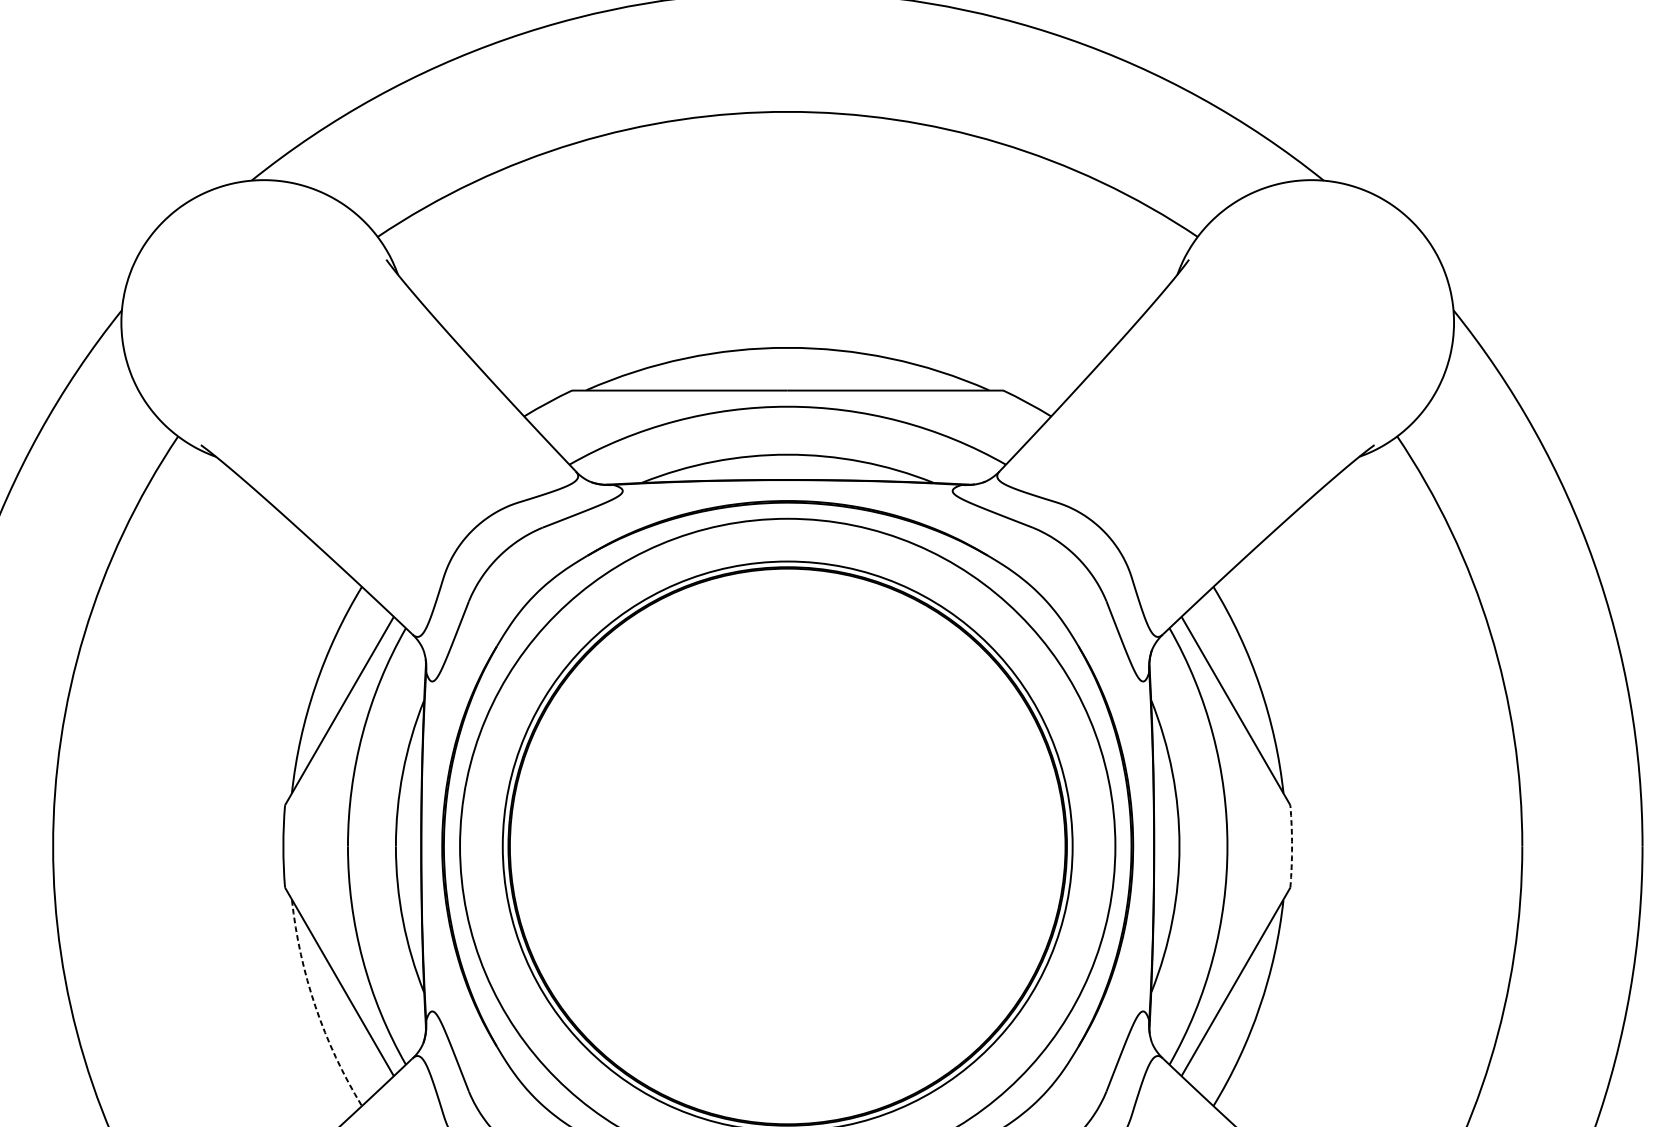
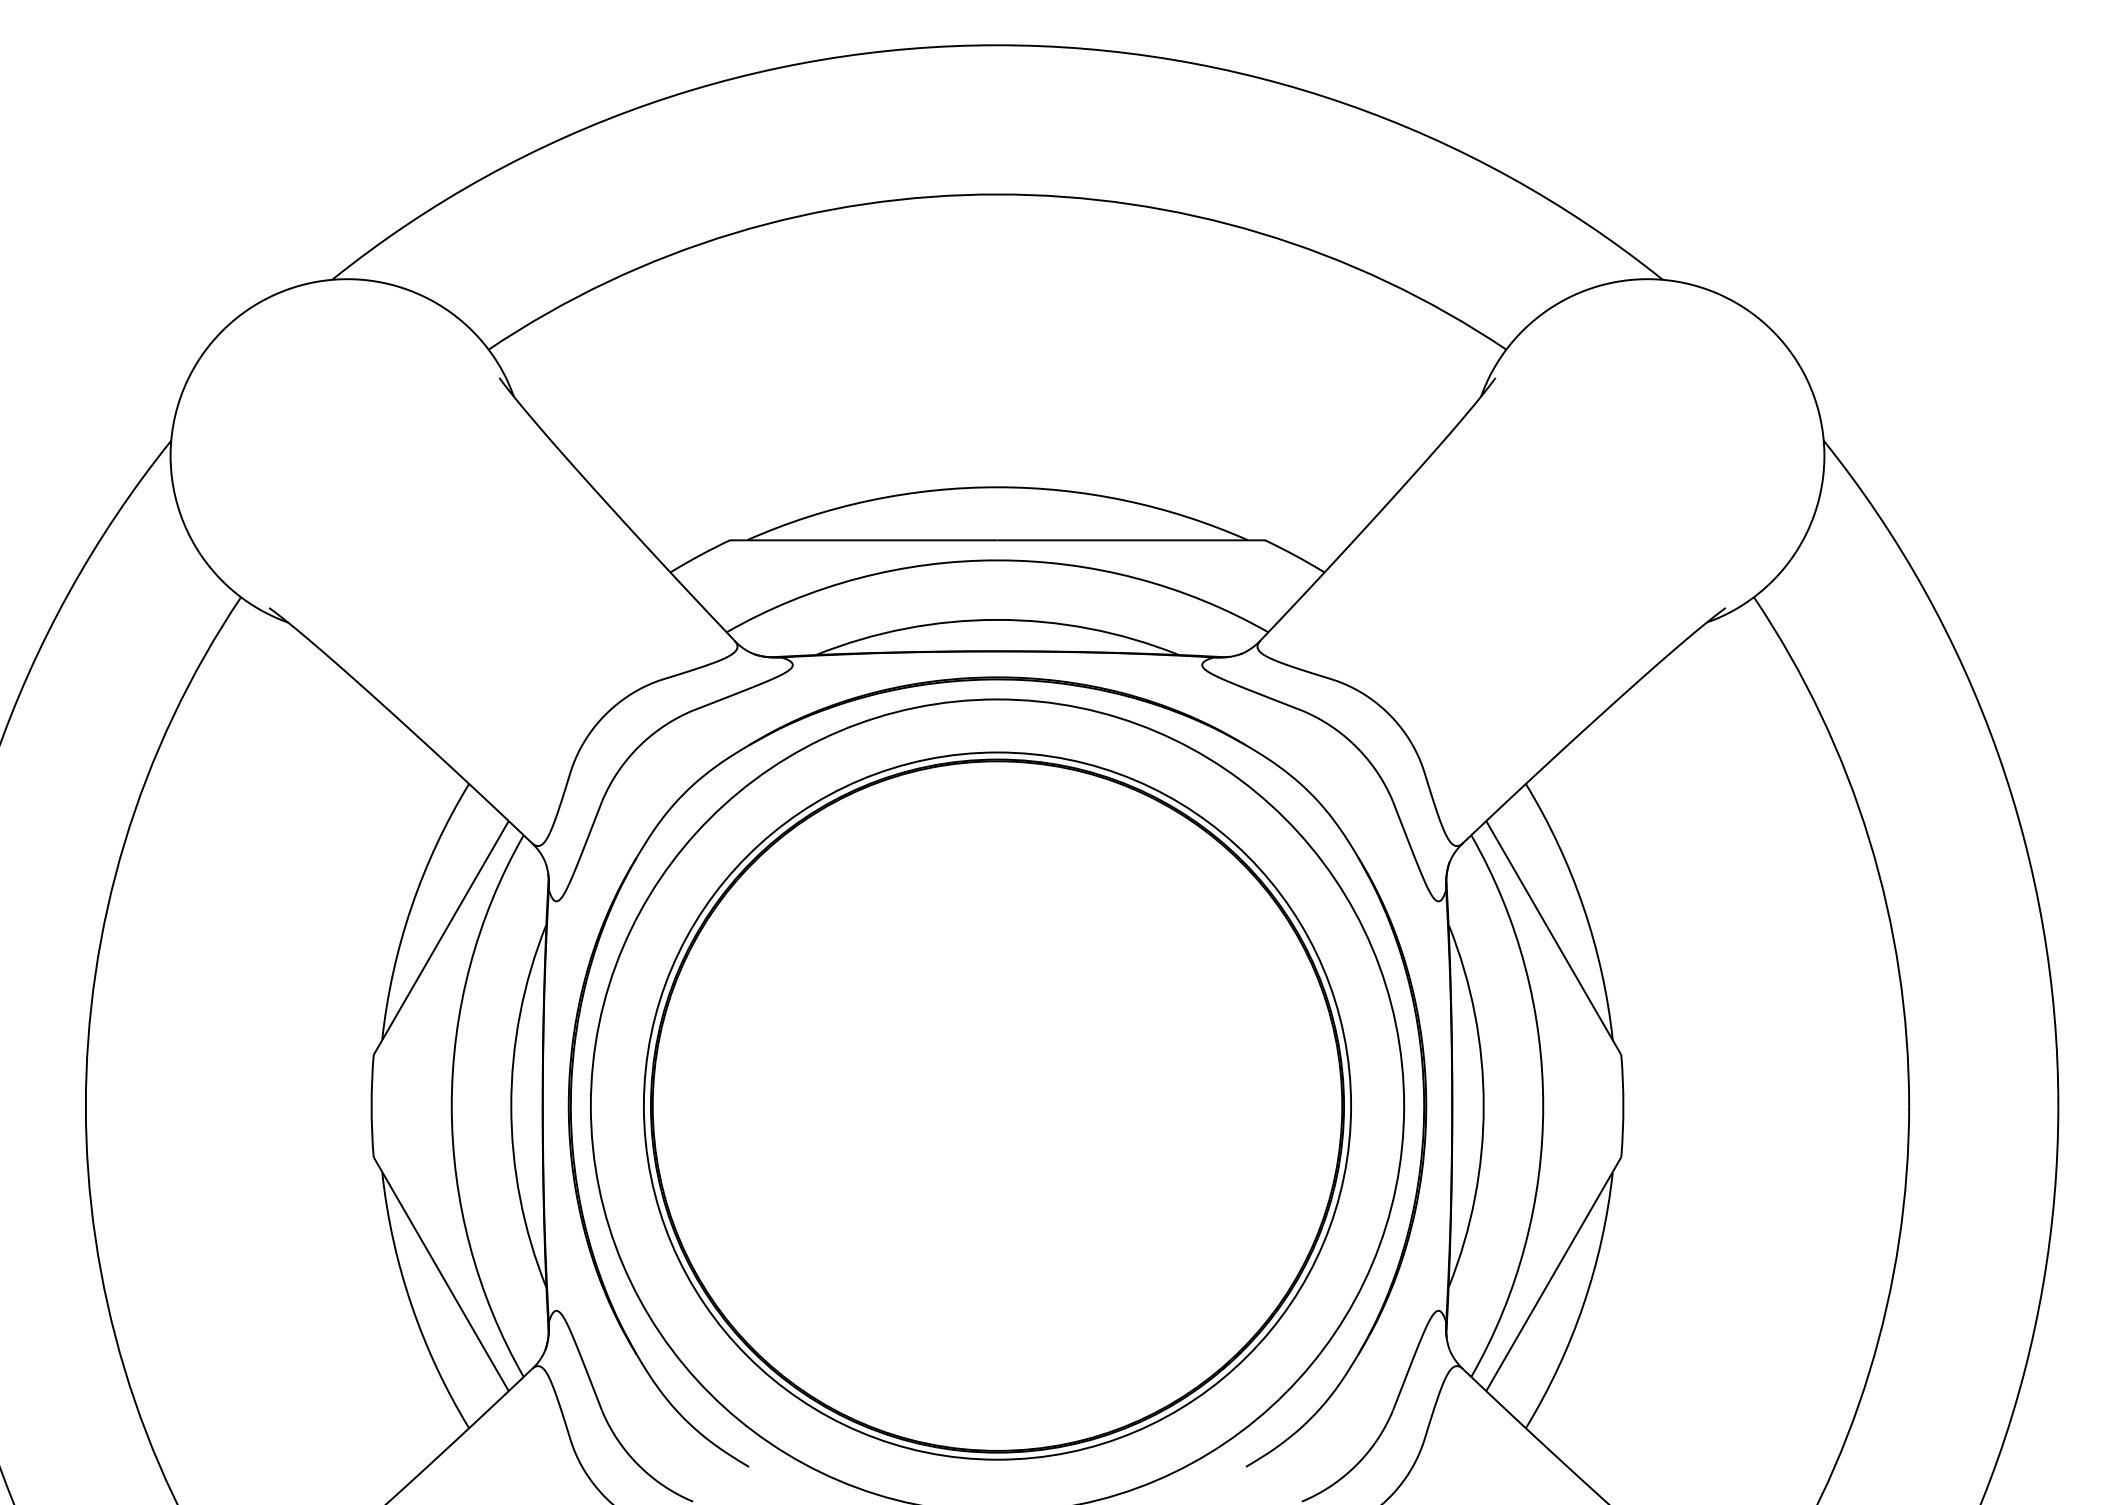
arc: (1292, 846) -> (1623, 1106), dashed -> solid
arc: (315, 1007) -> (411, 1305), dashed -> solid

